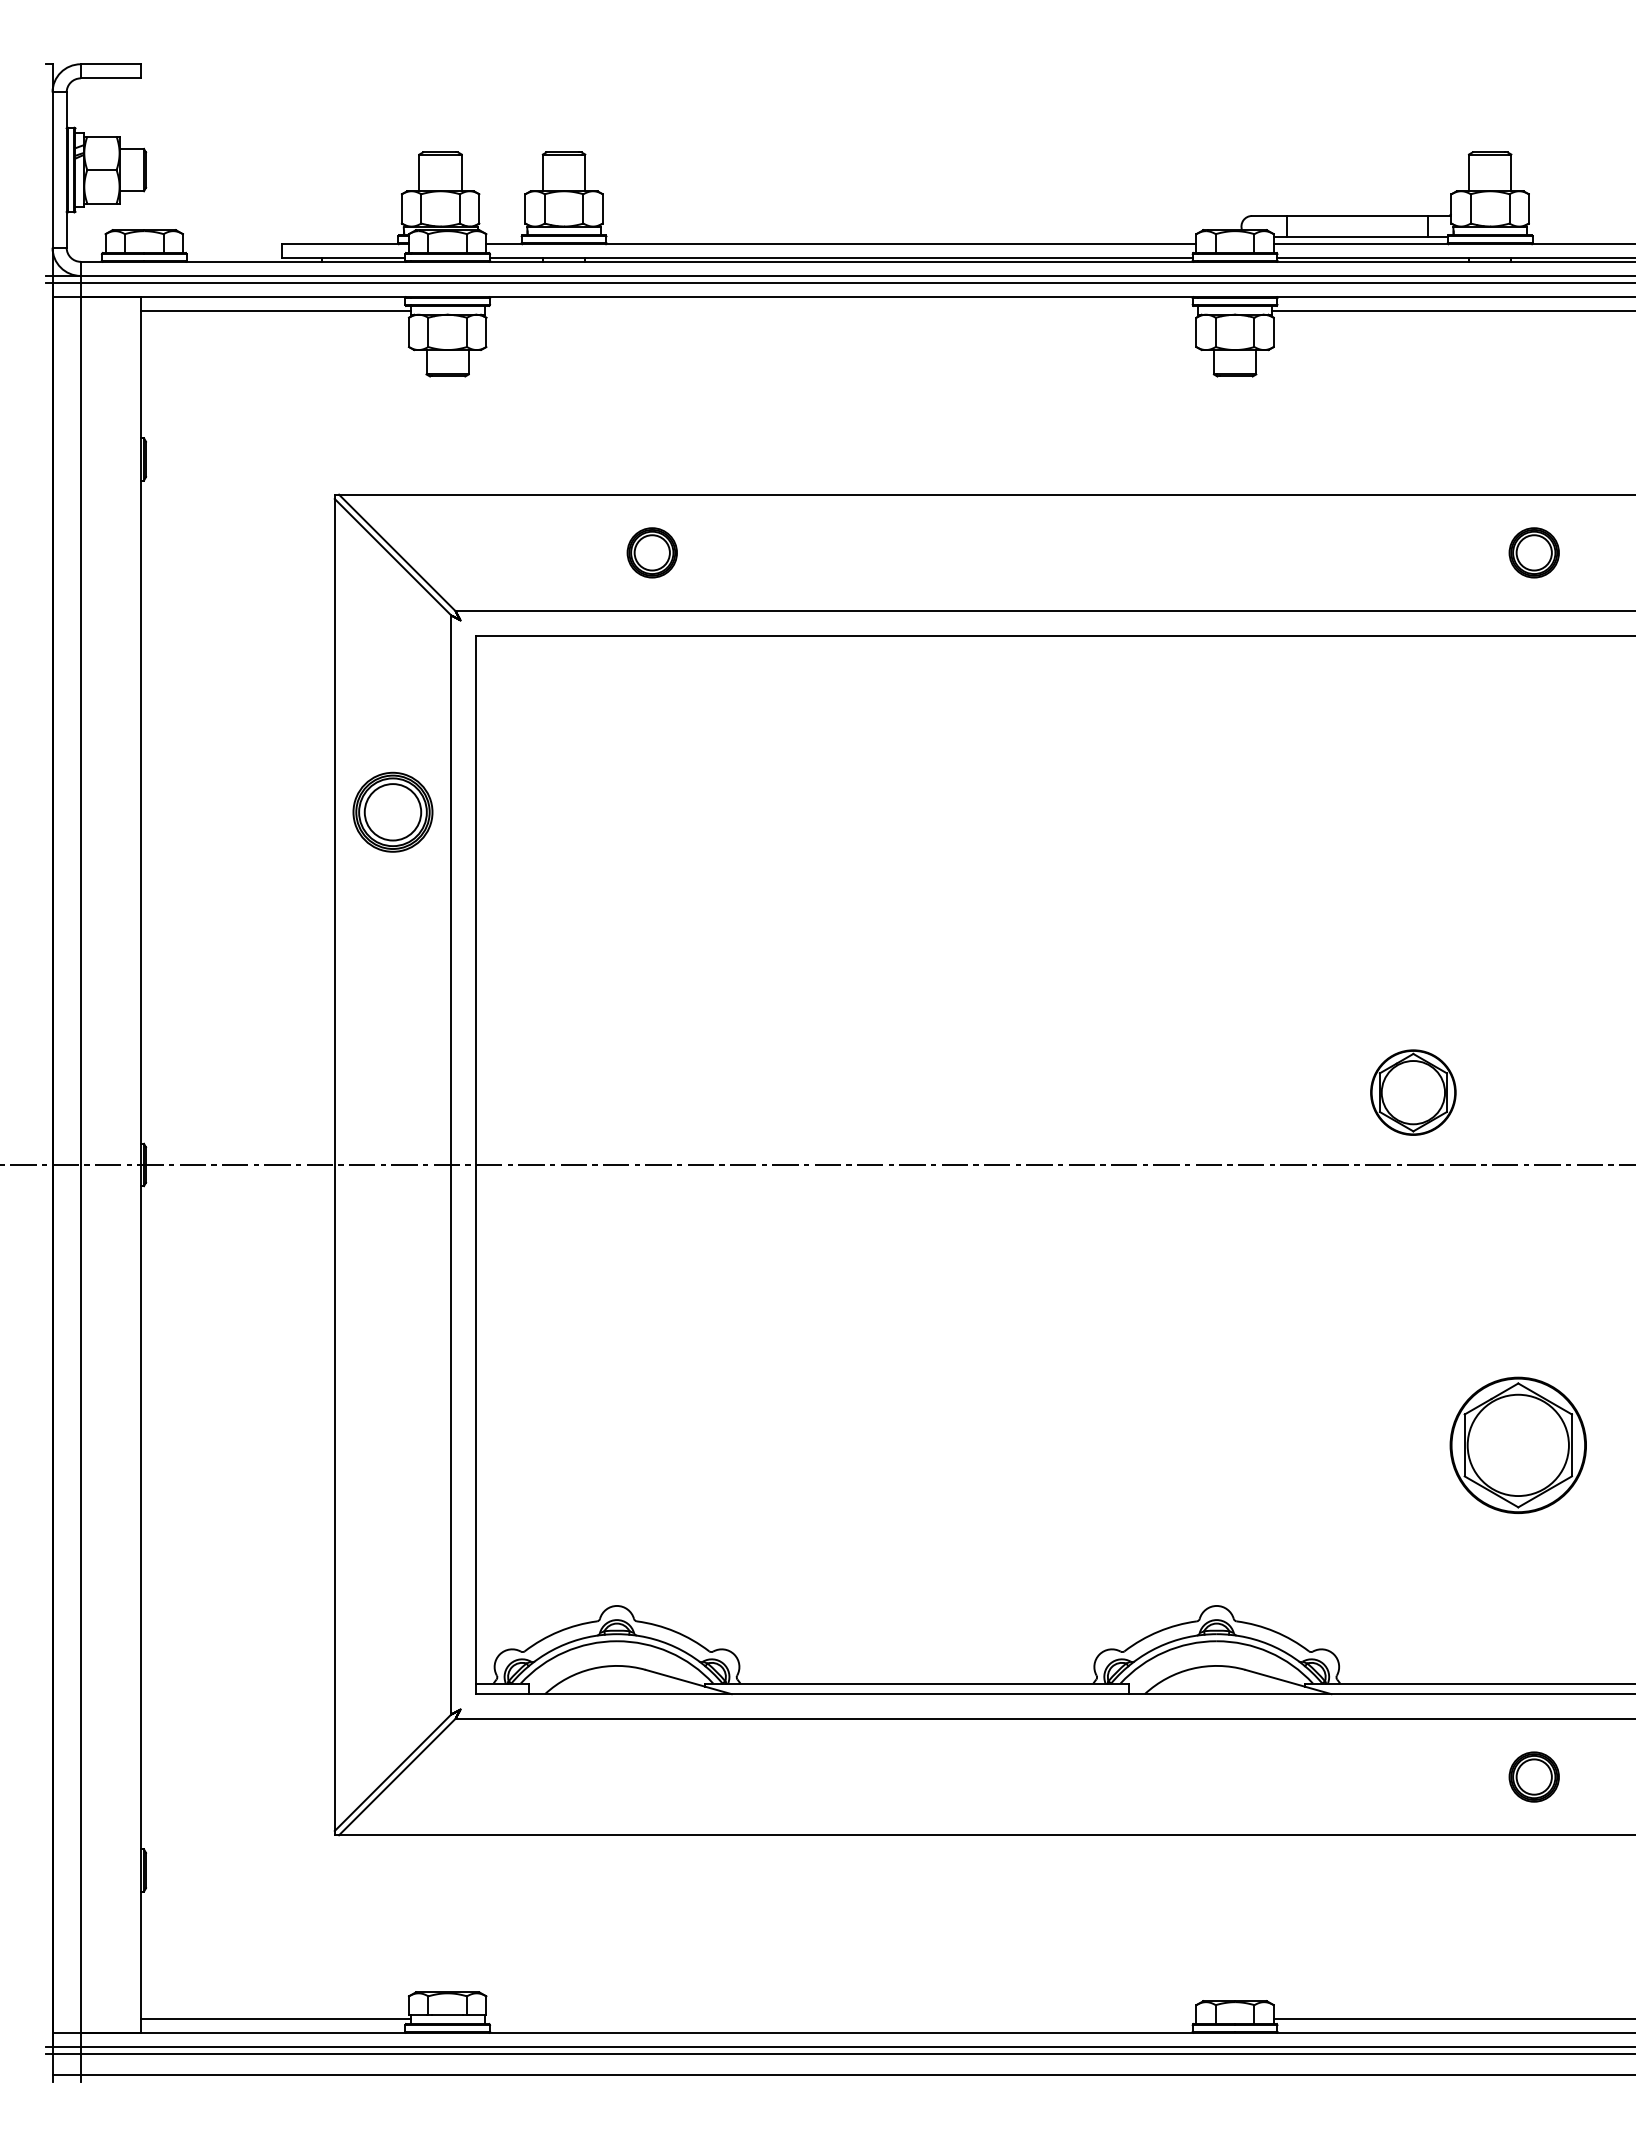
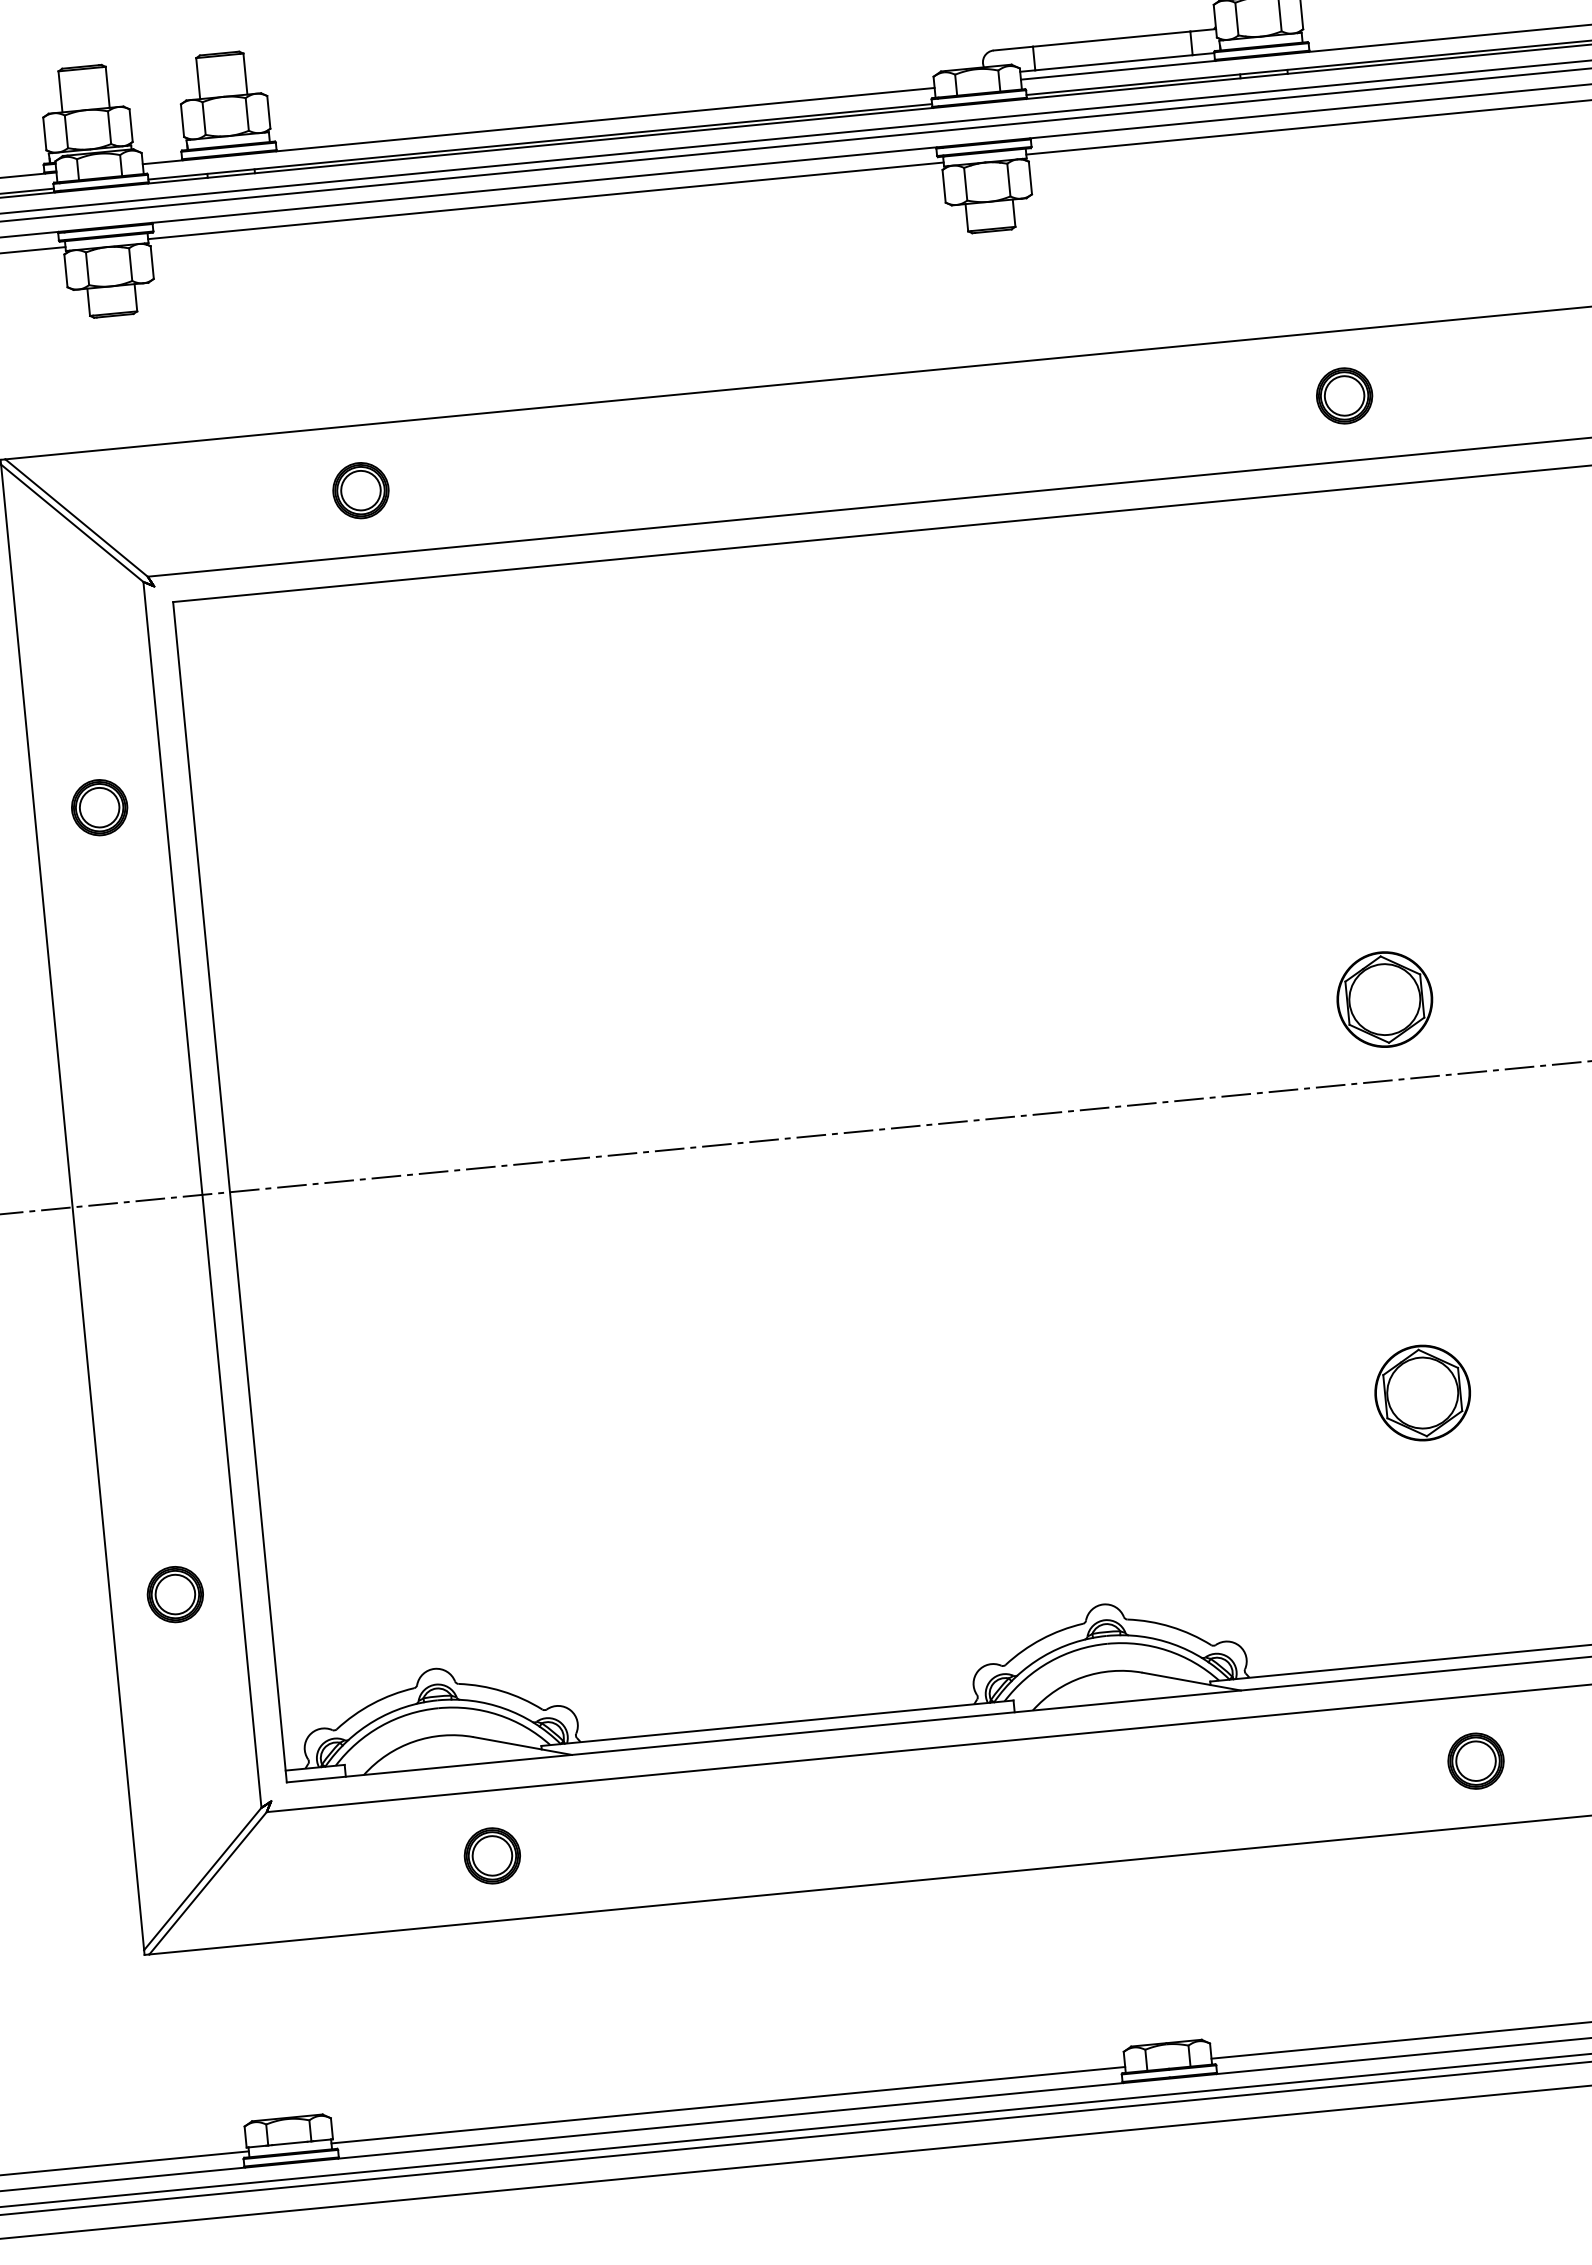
line: (841, 311) -> (546, 201), added
part: (392, 811) -> (99, 806), size x0.62
part: (1413, 1092) -> (1384, 999), moved
part: (1518, 1445) -> (1422, 1393), size x0.62
part: (392, 1517) -> (174, 1594), added
part: (651, 1776) -> (491, 1855), added
line: (840, 2018) -> (728, 2104), added

